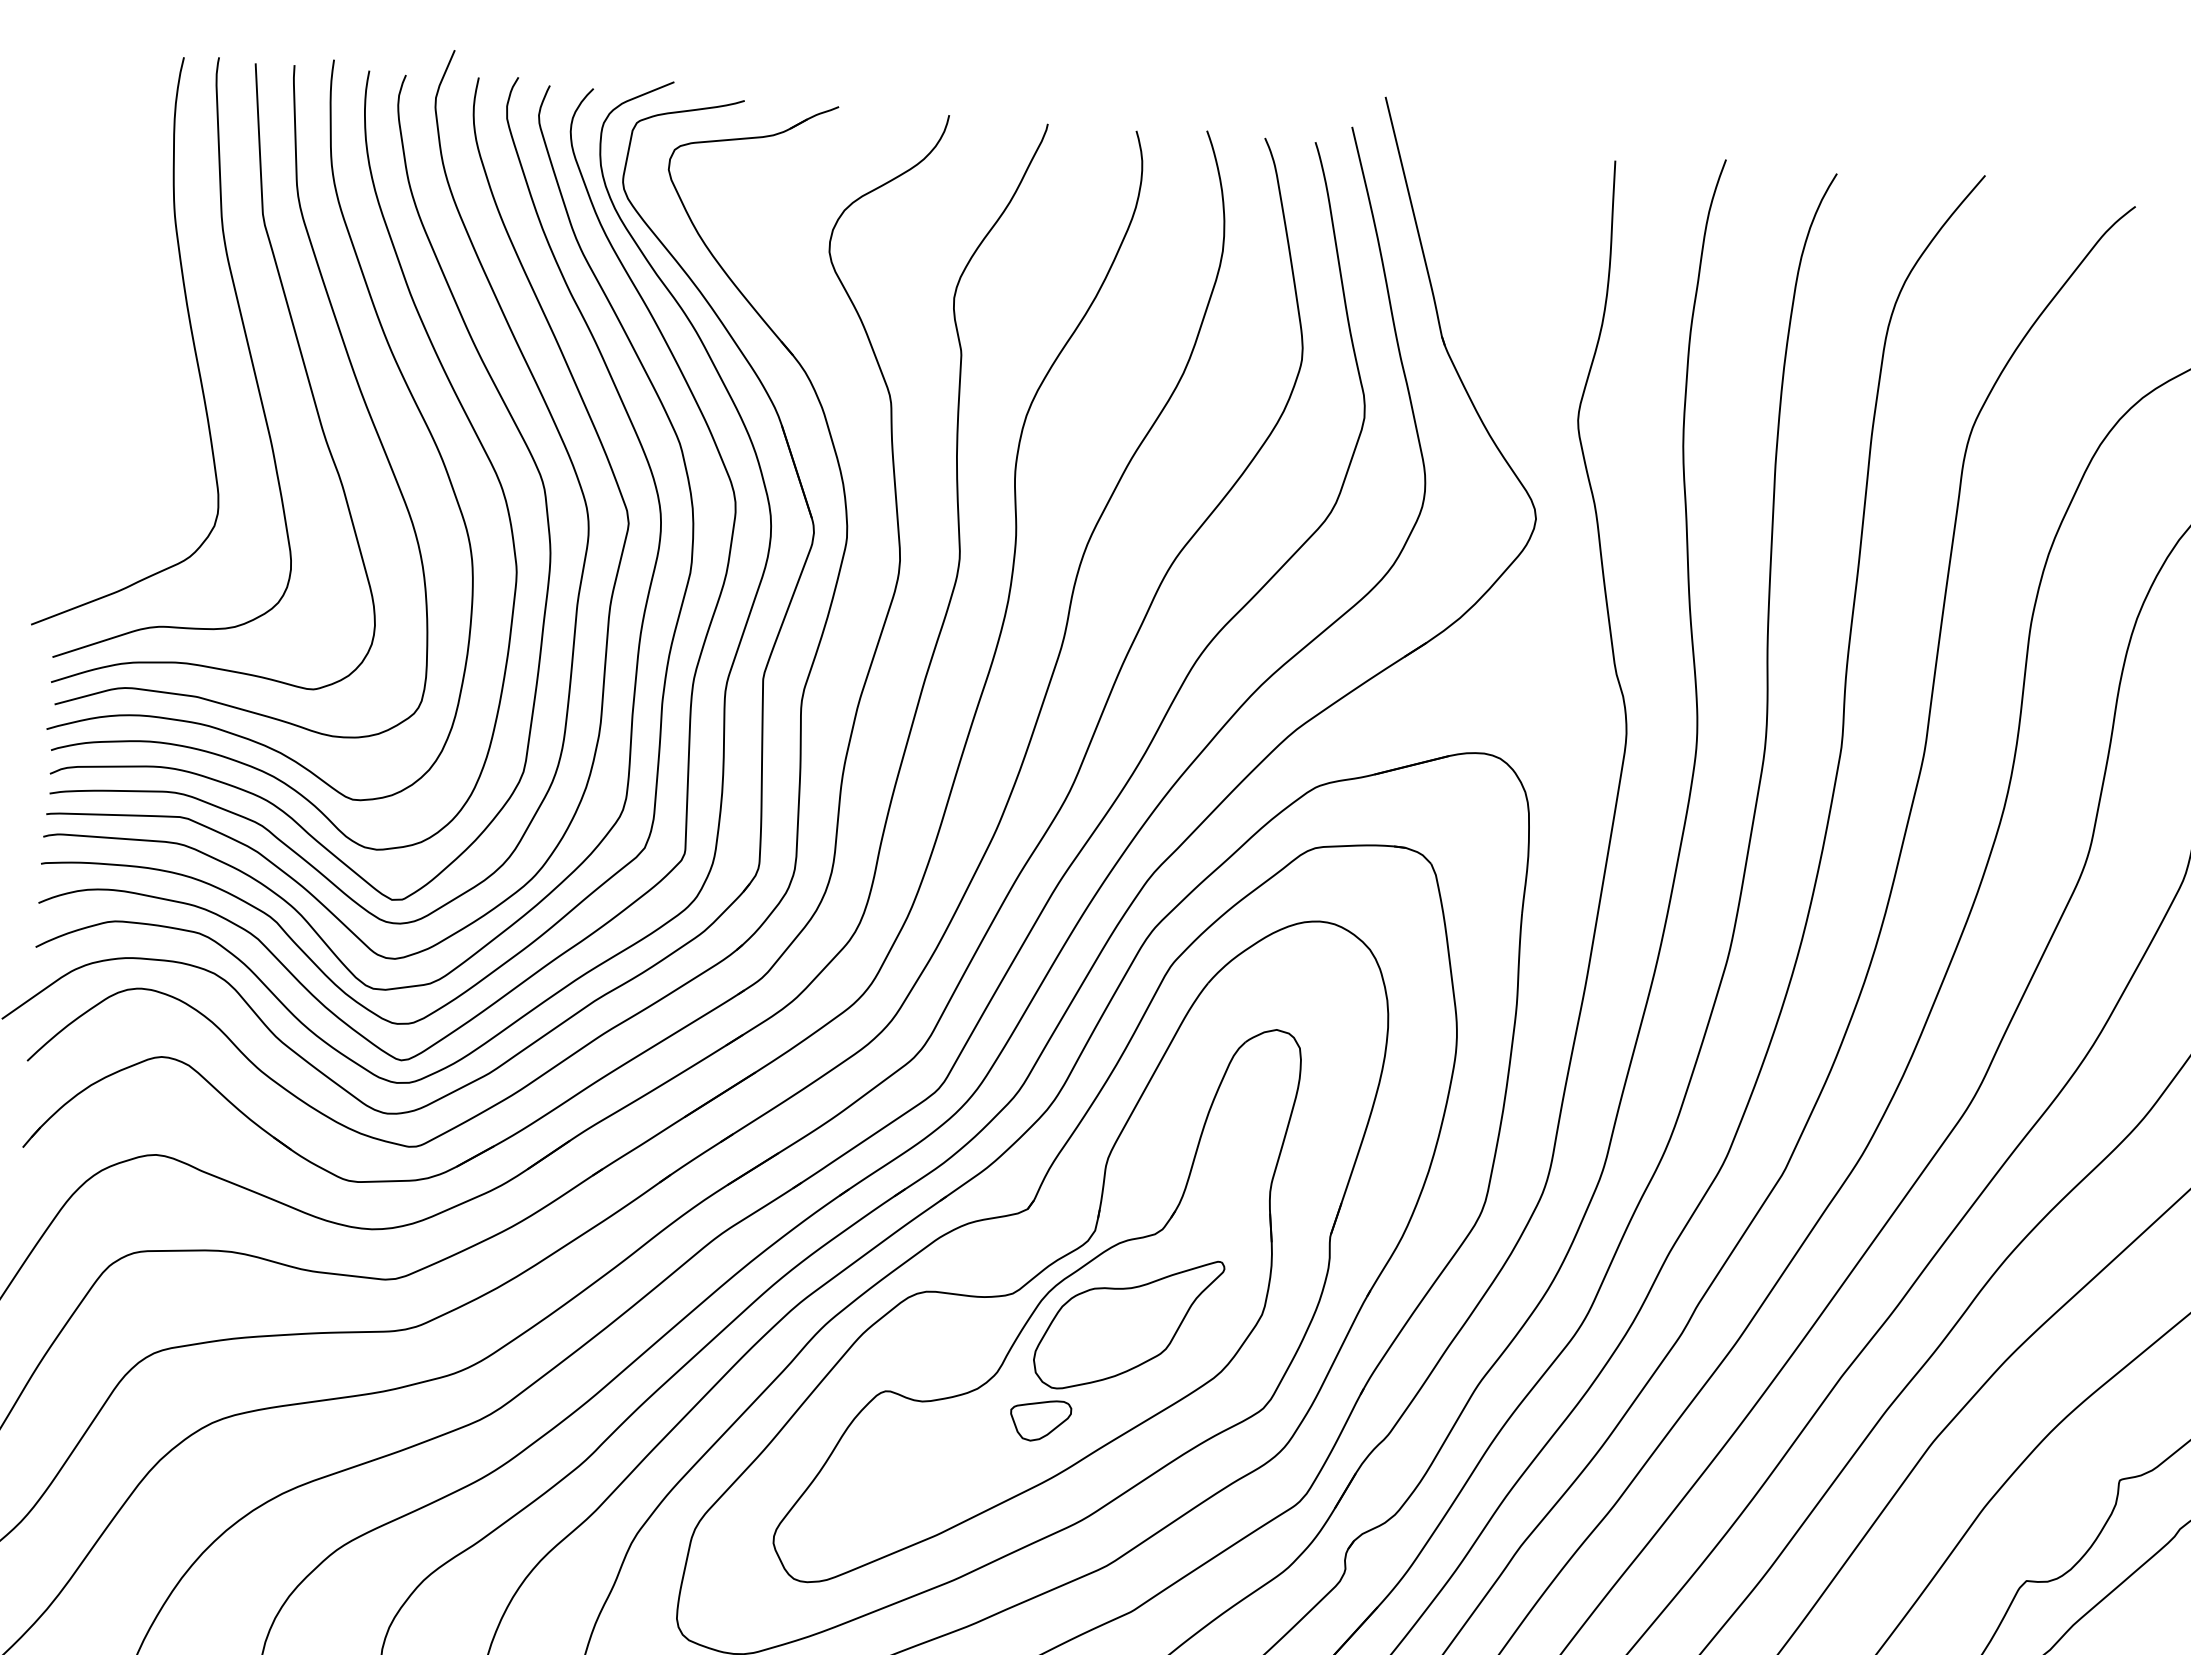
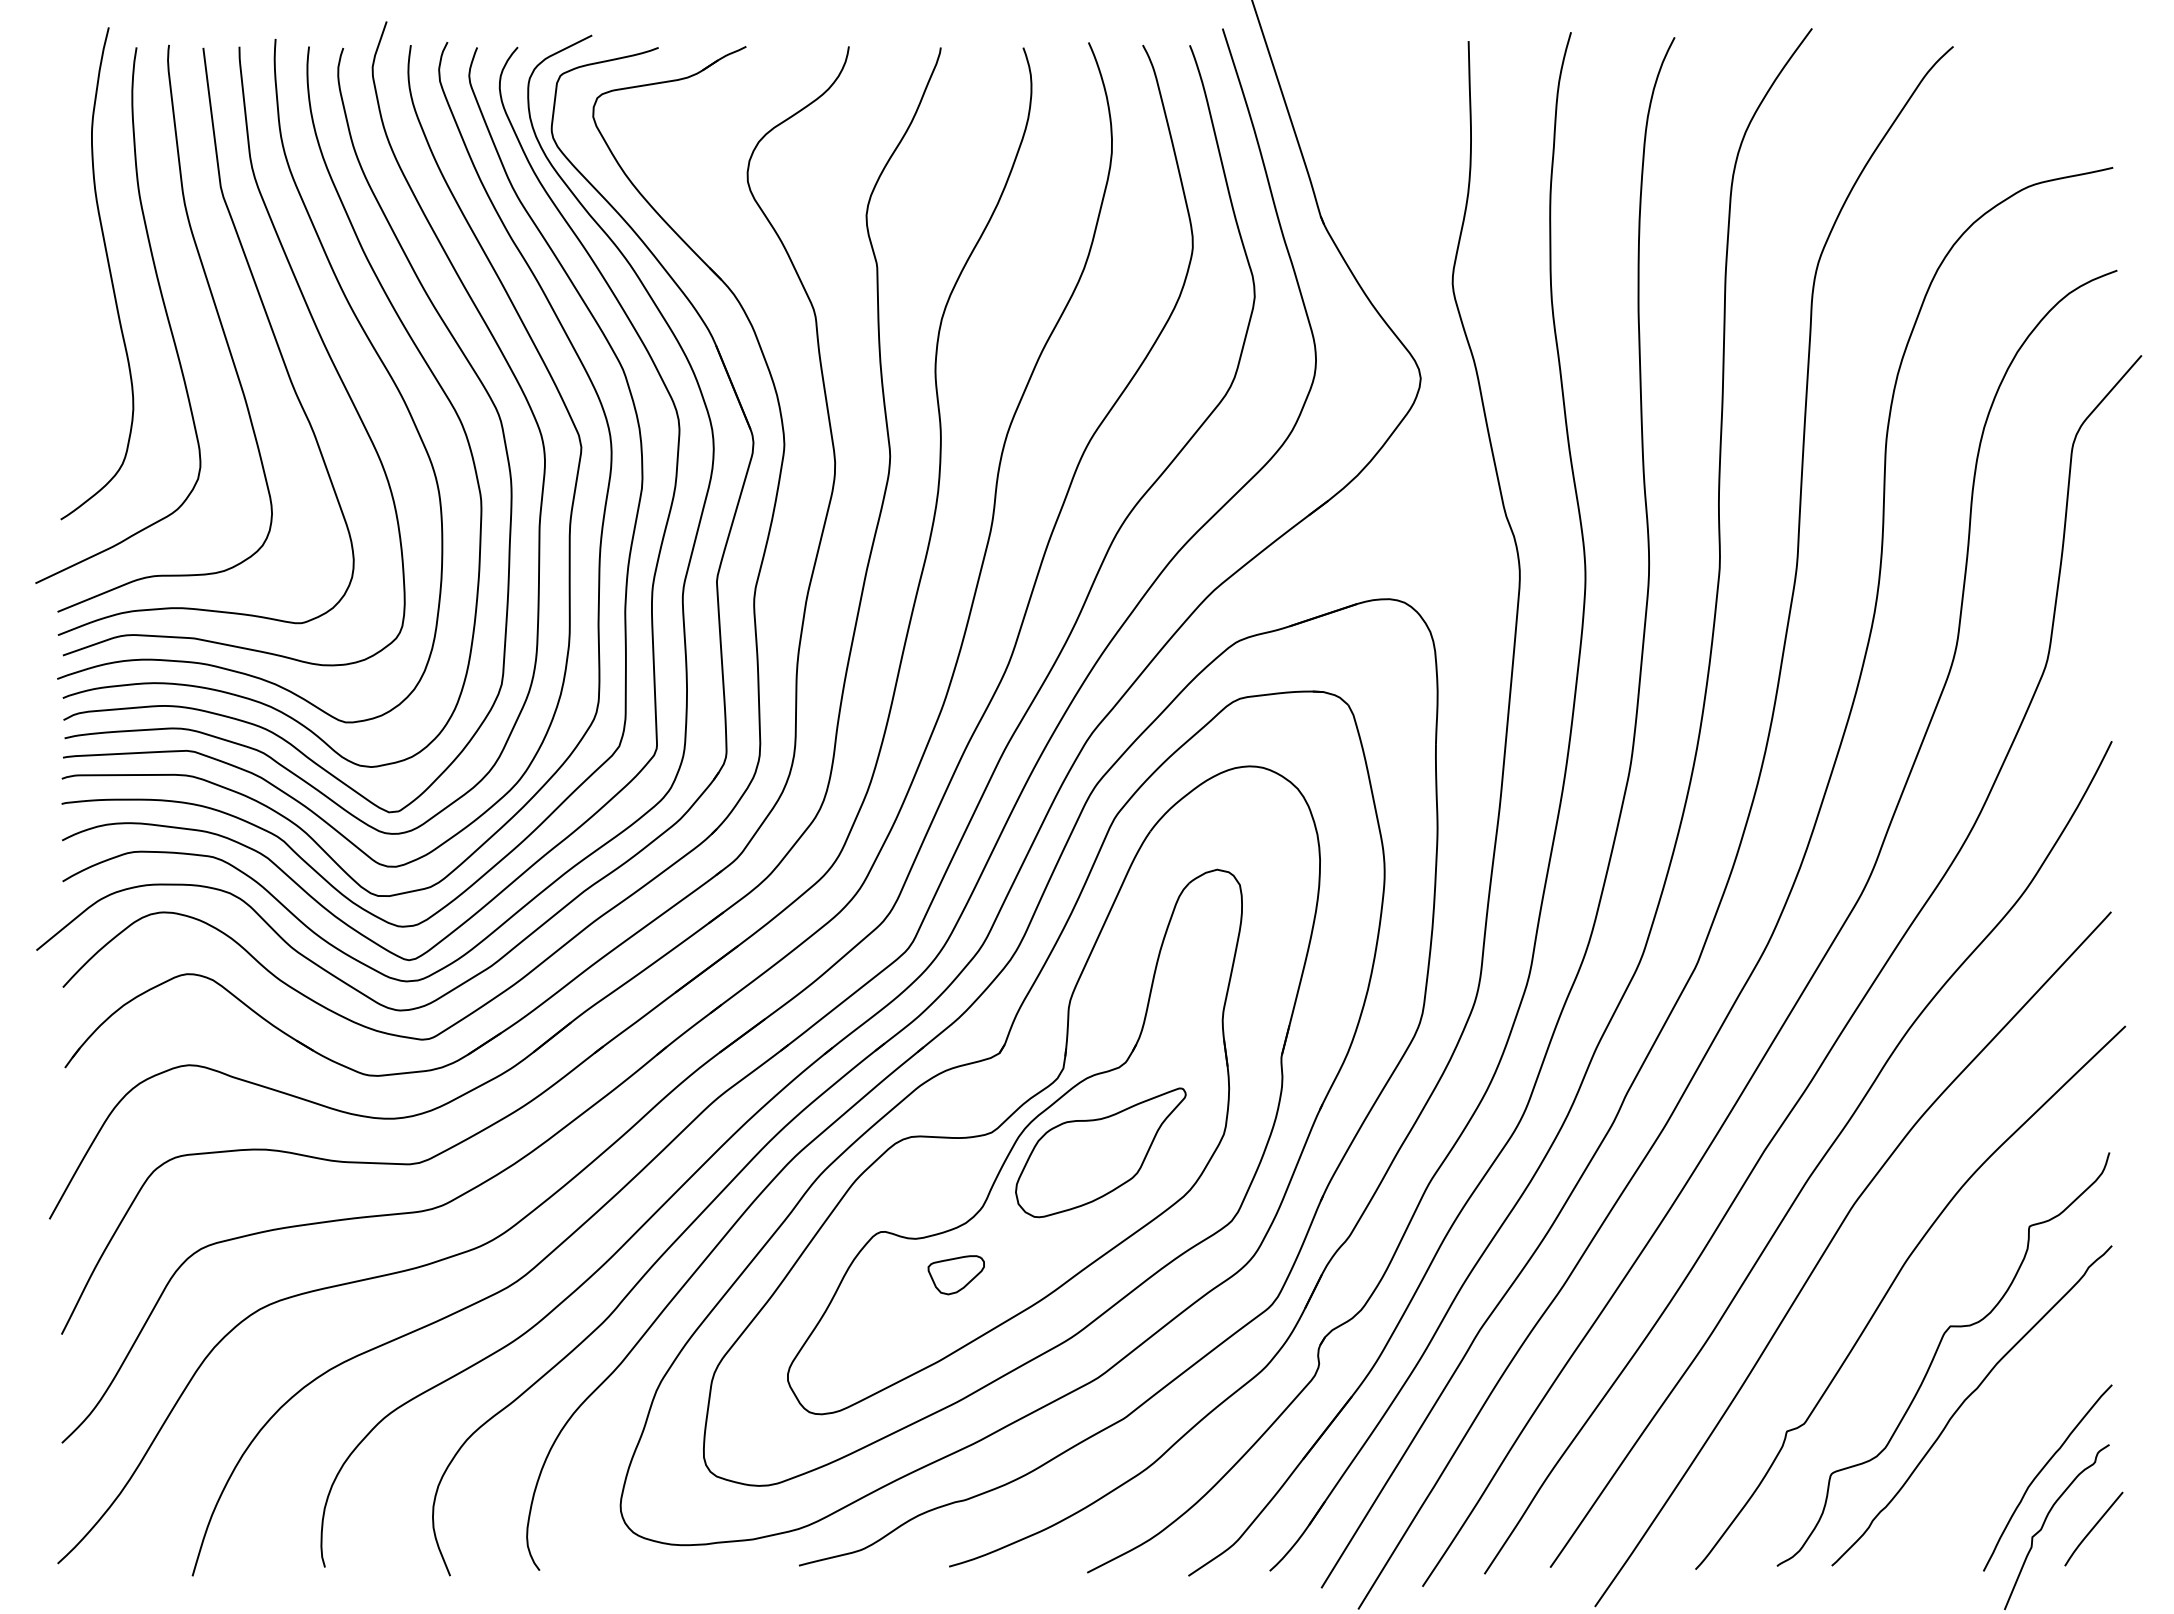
curve: (135, 293) -> (108, 269), added
part: (1039, 1420) -> (955, 1275), moved

